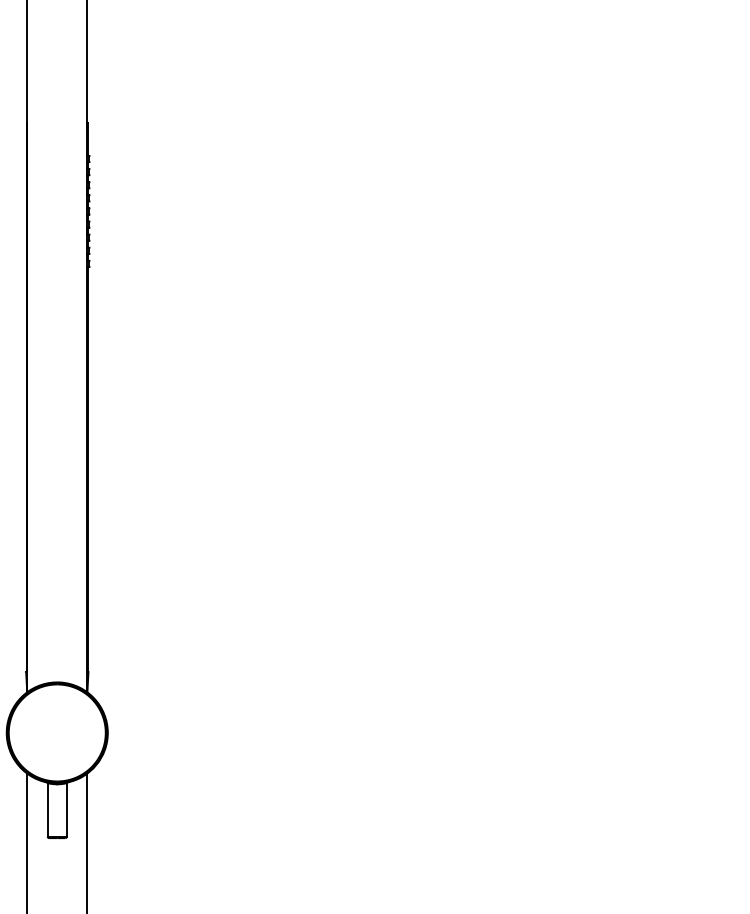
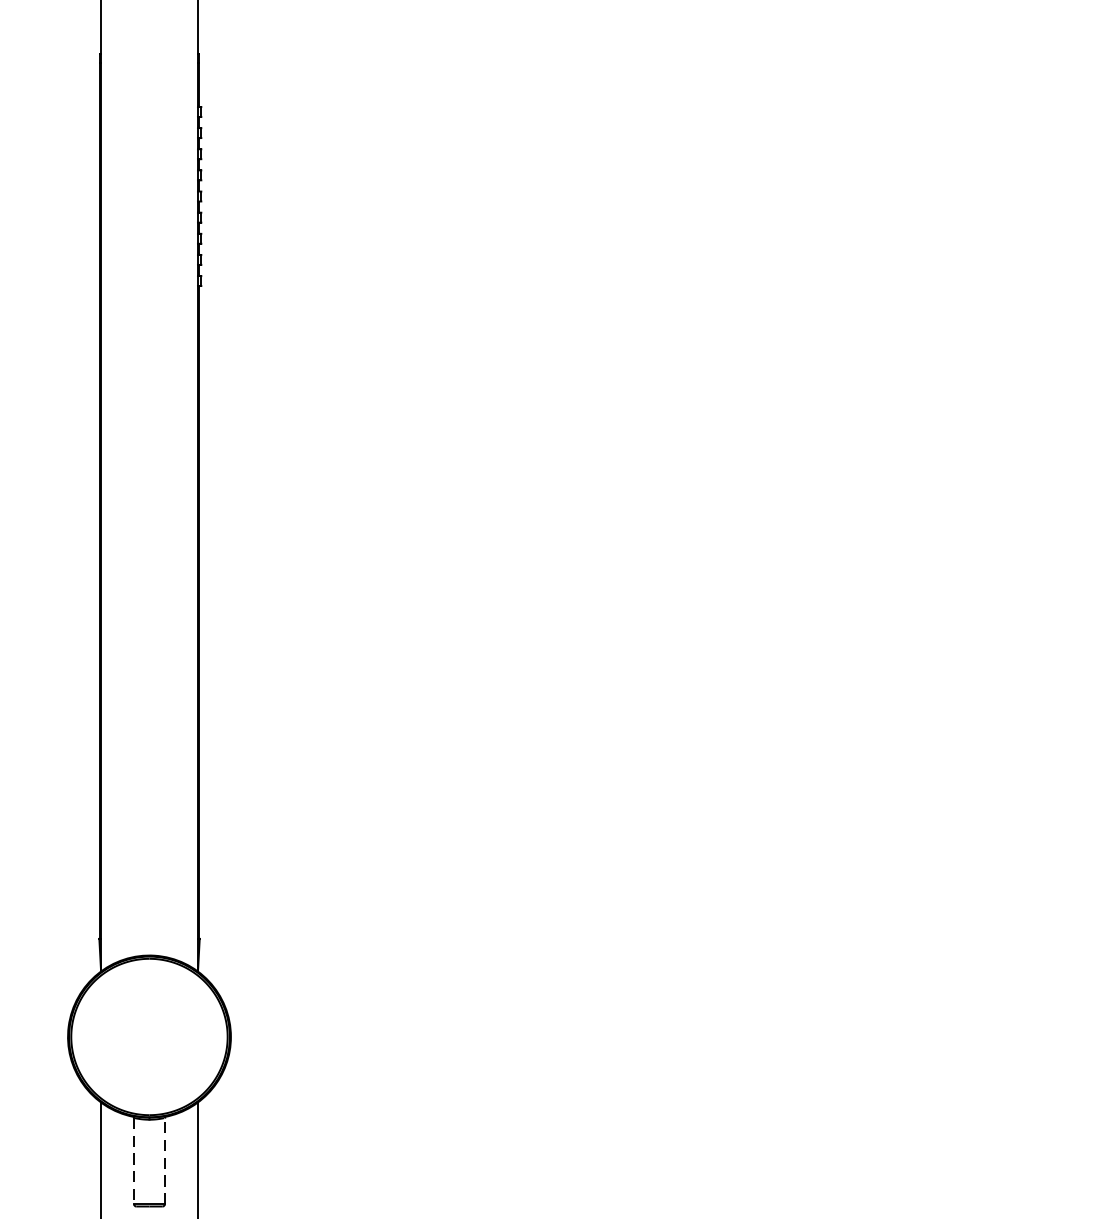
line: (47, 810) -> (133, 1161), solid -> dashed
line: (66, 810) -> (164, 1161), solid -> dashed

